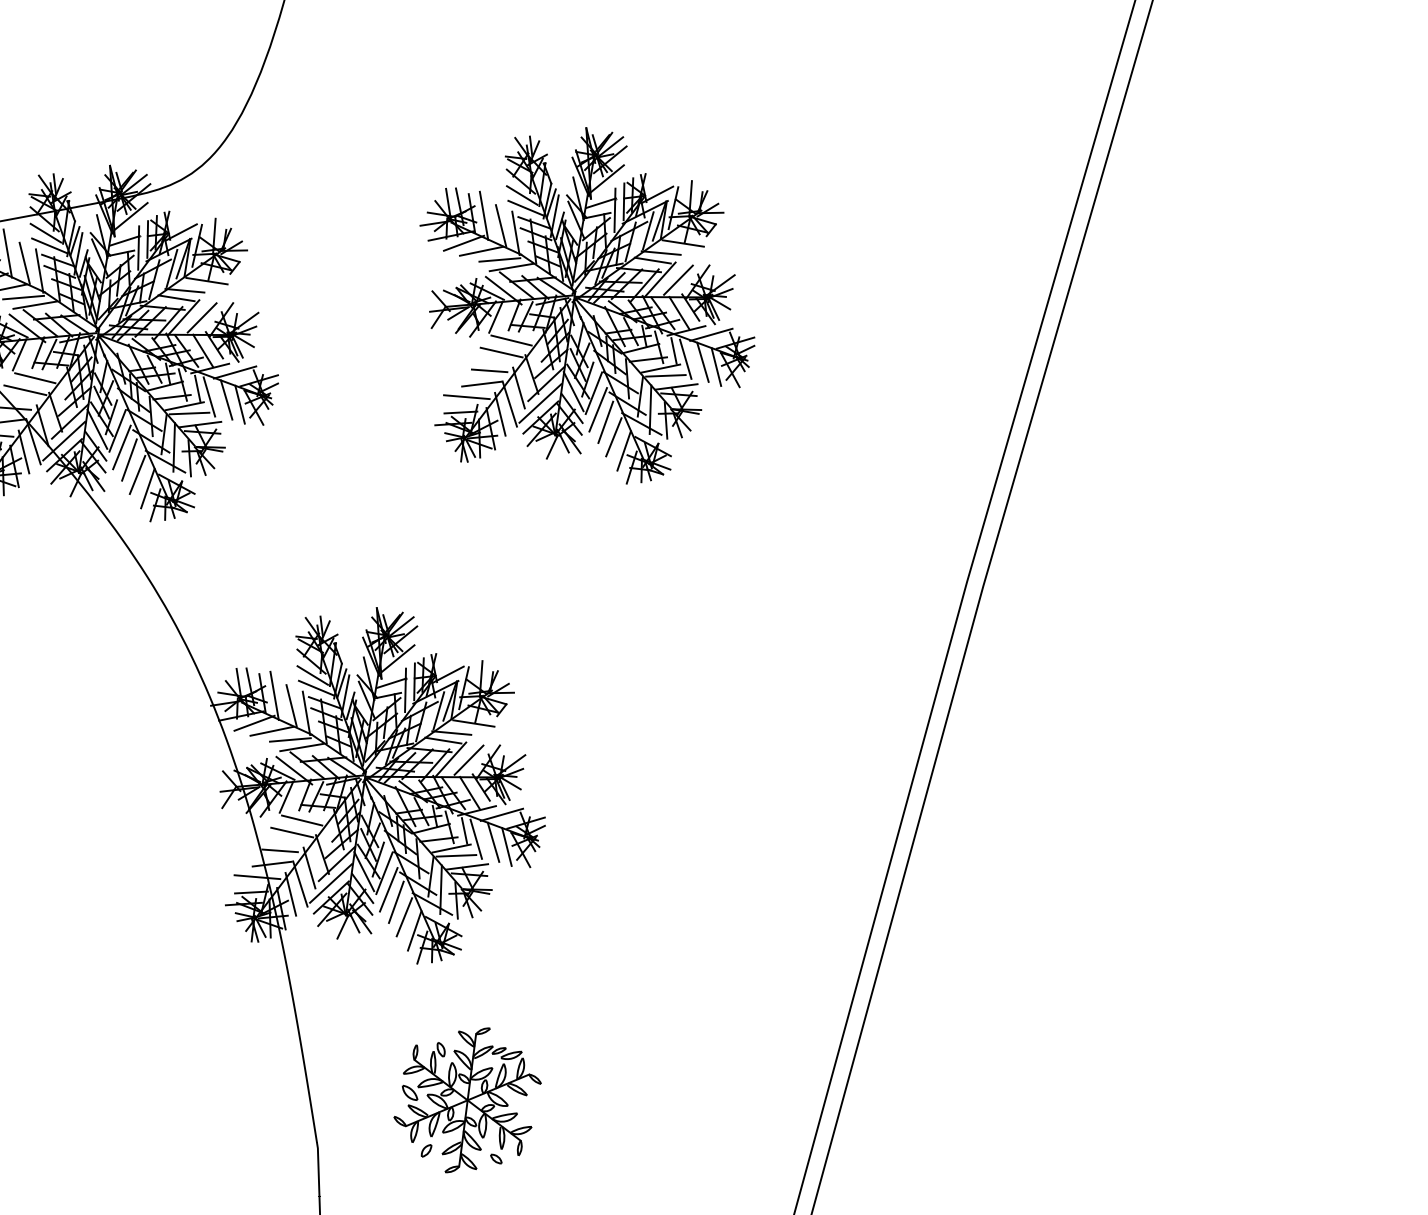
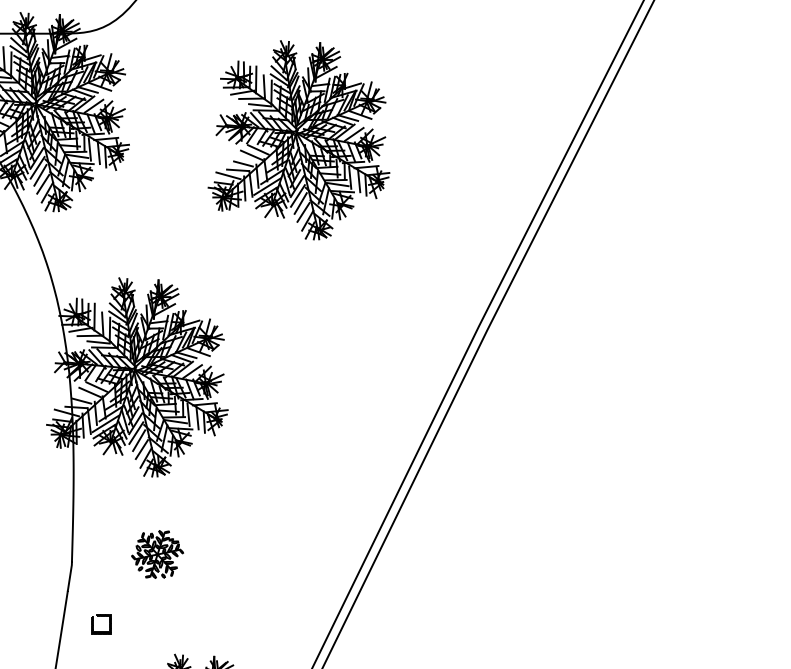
part: (467, 1100) -> (157, 554), size x0.62

